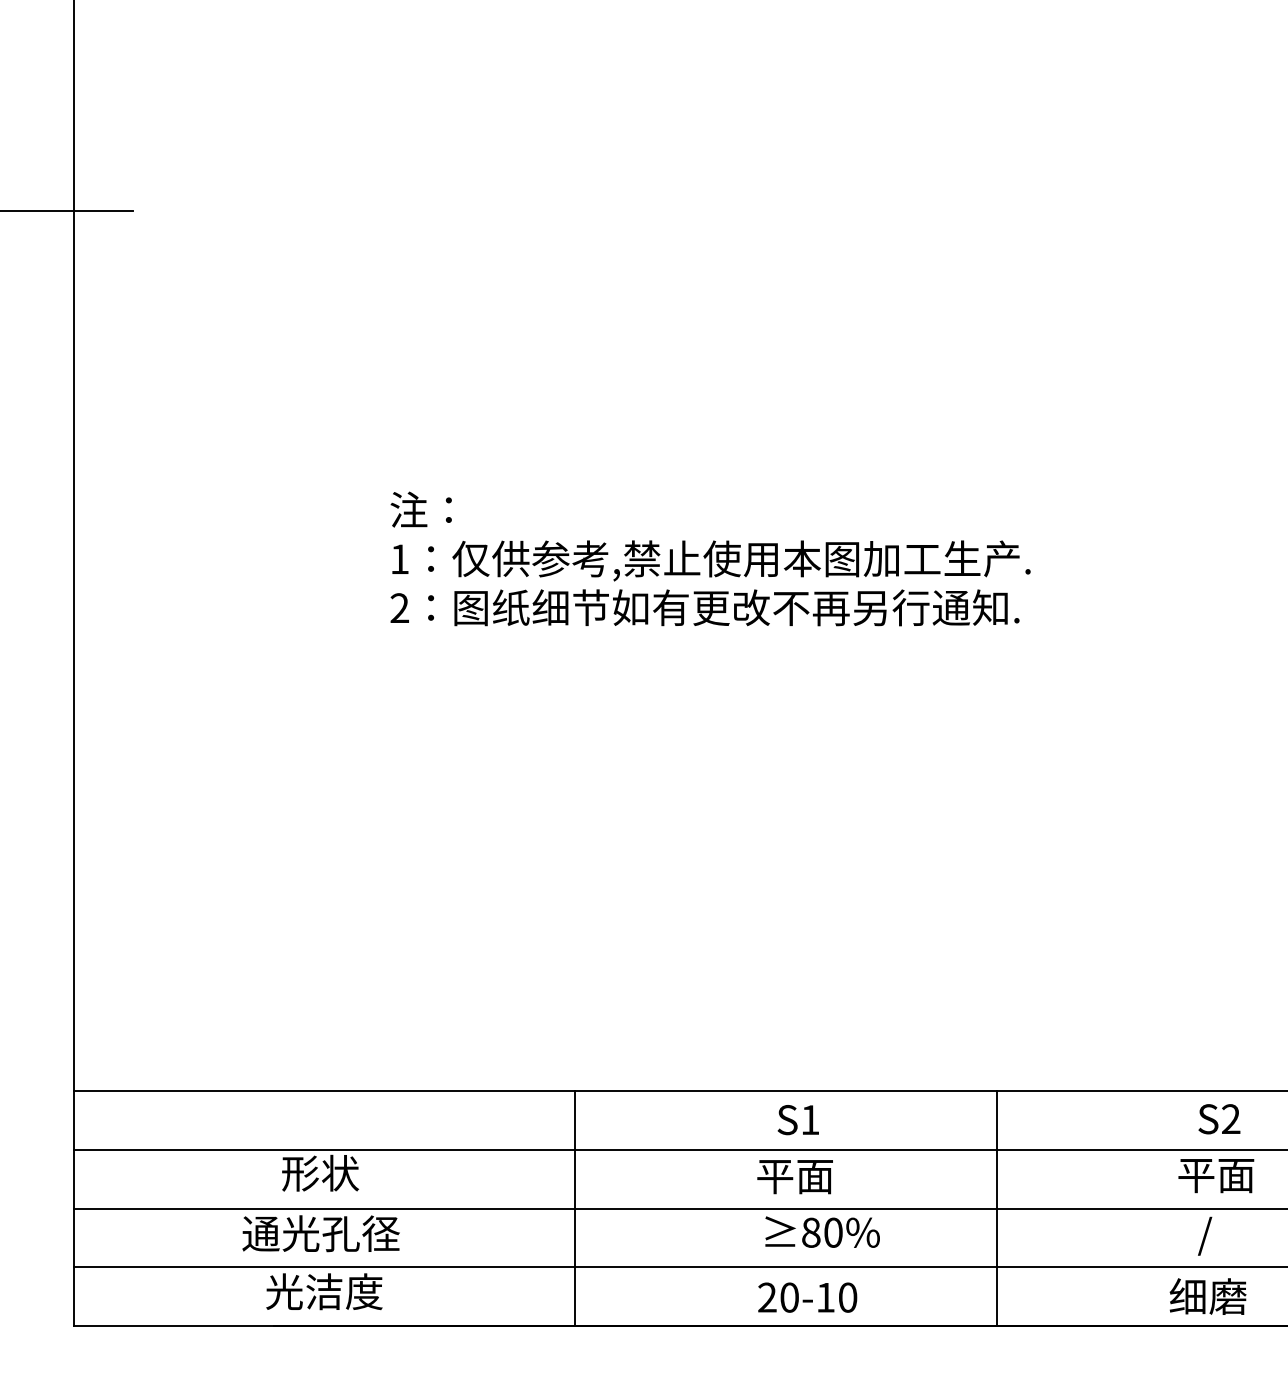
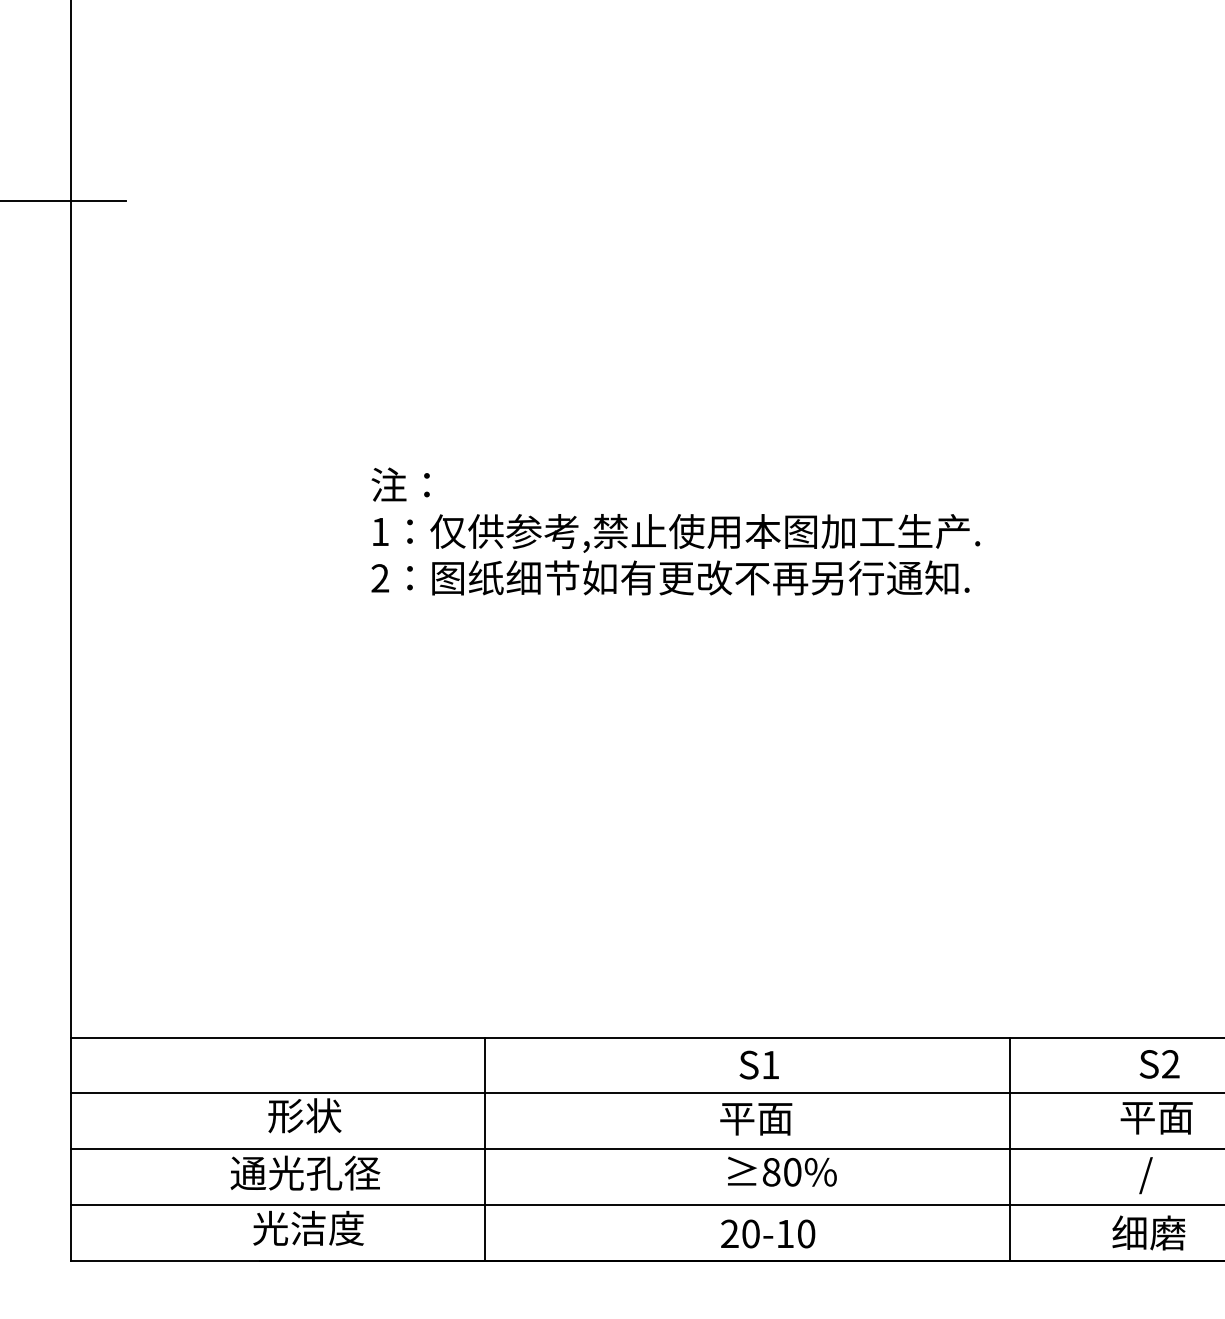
line: (574, 1208) -> (484, 1149), moved
line: (997, 1208) -> (1010, 1149), moved

